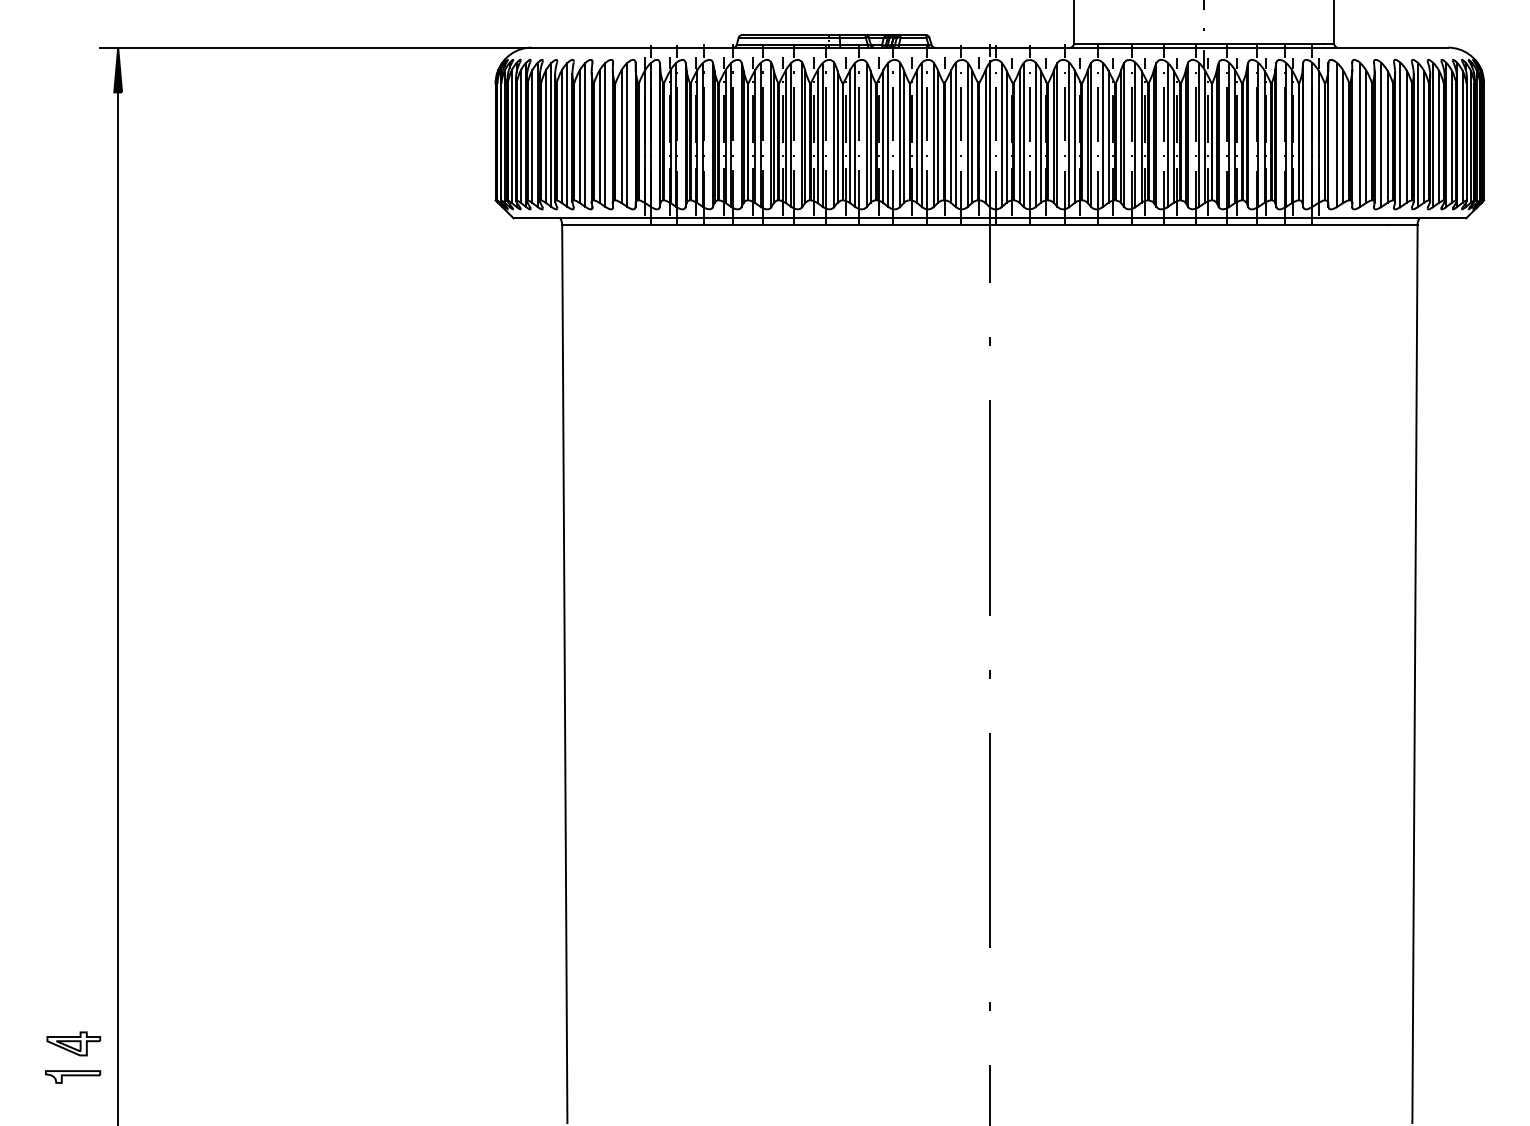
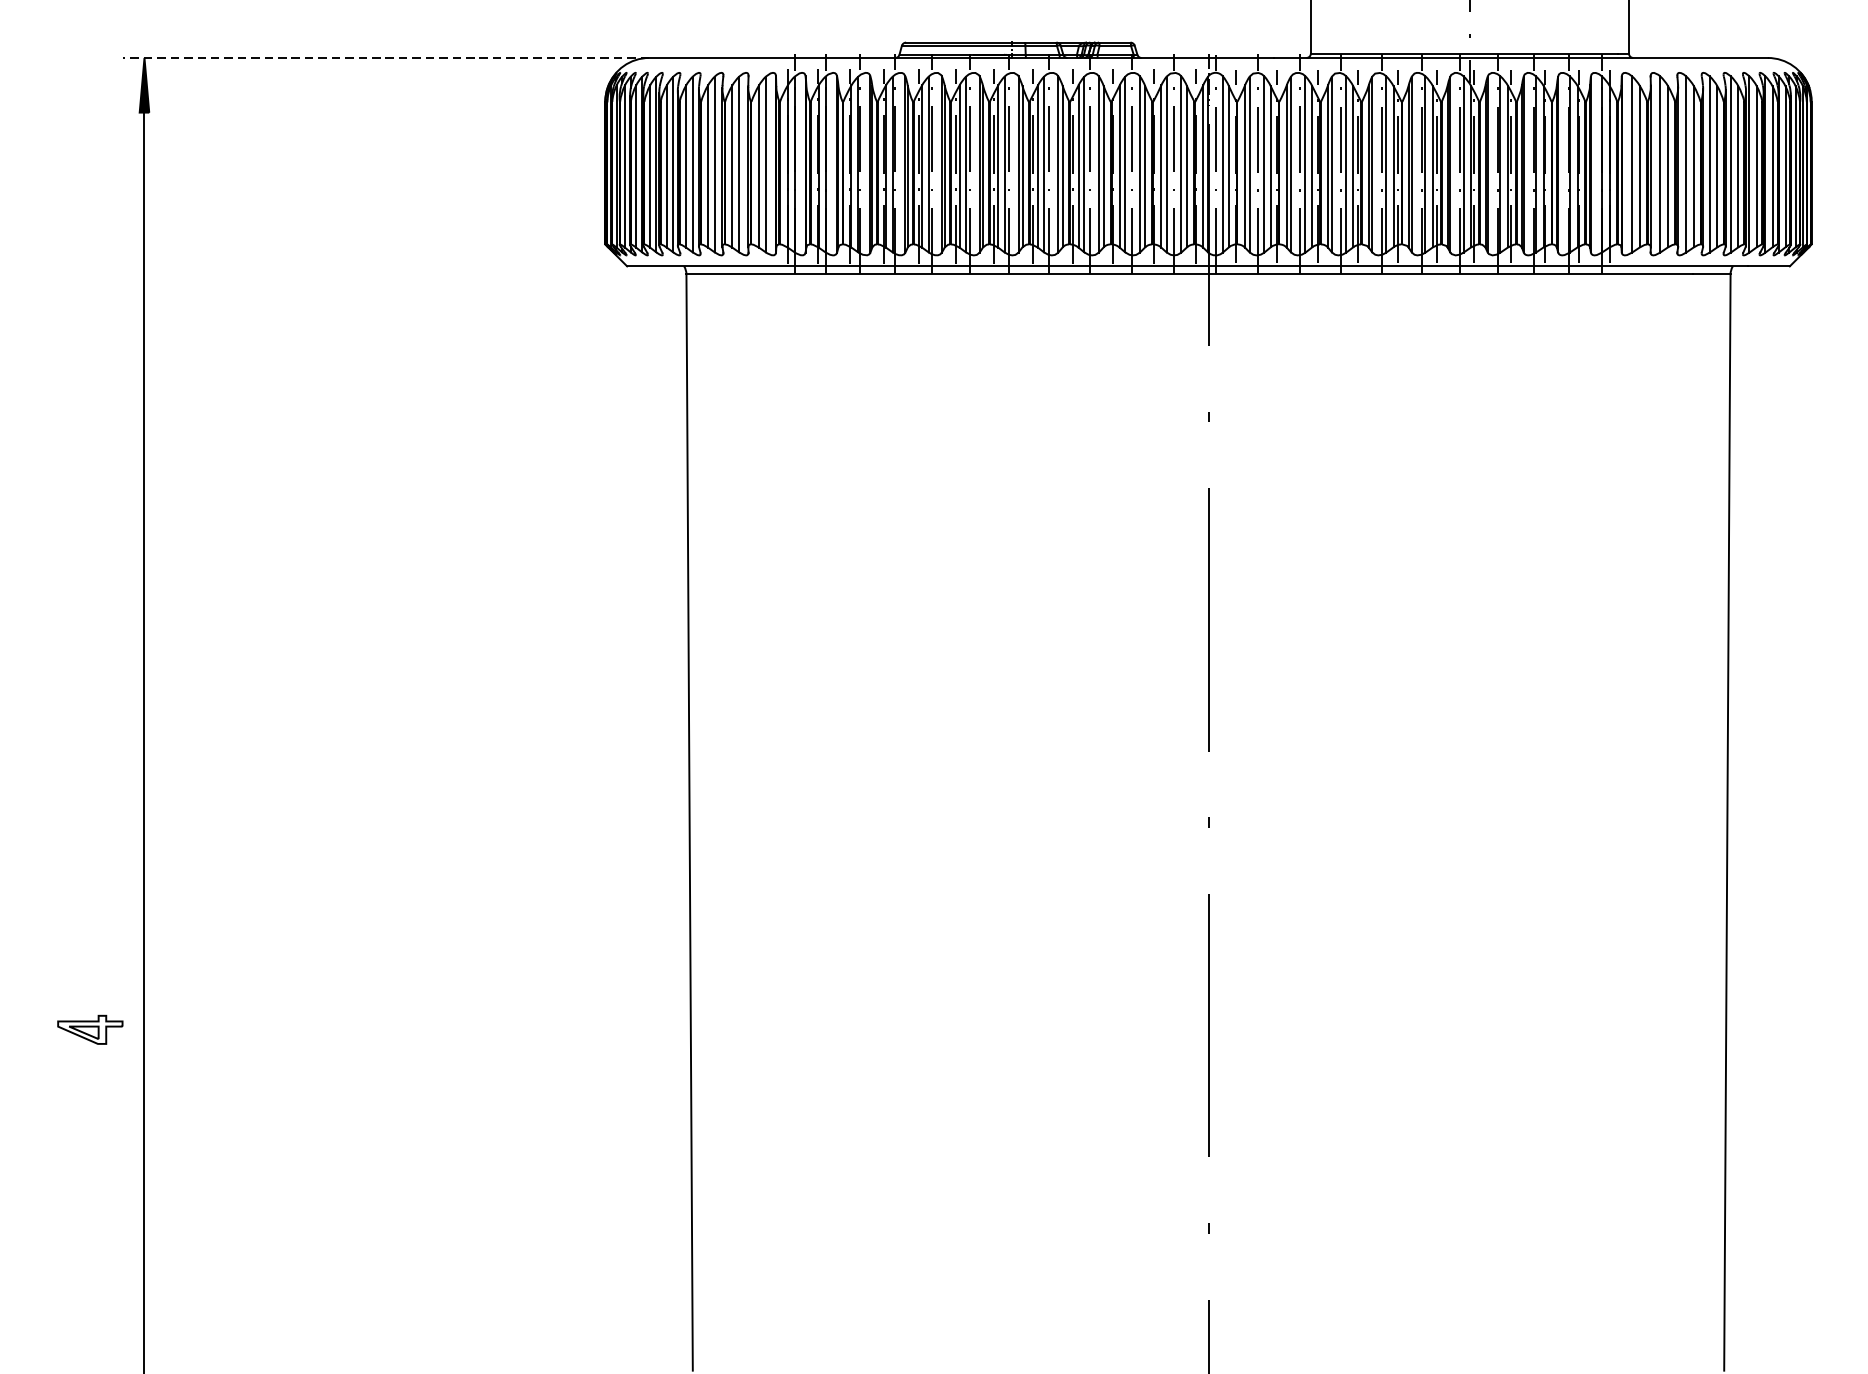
line: (315, 47) -> (385, 57), solid -> dashed
part: (73, 1043) -> (89, 1029), moved
part: (73, 1076) -> (89, 1313), removed

